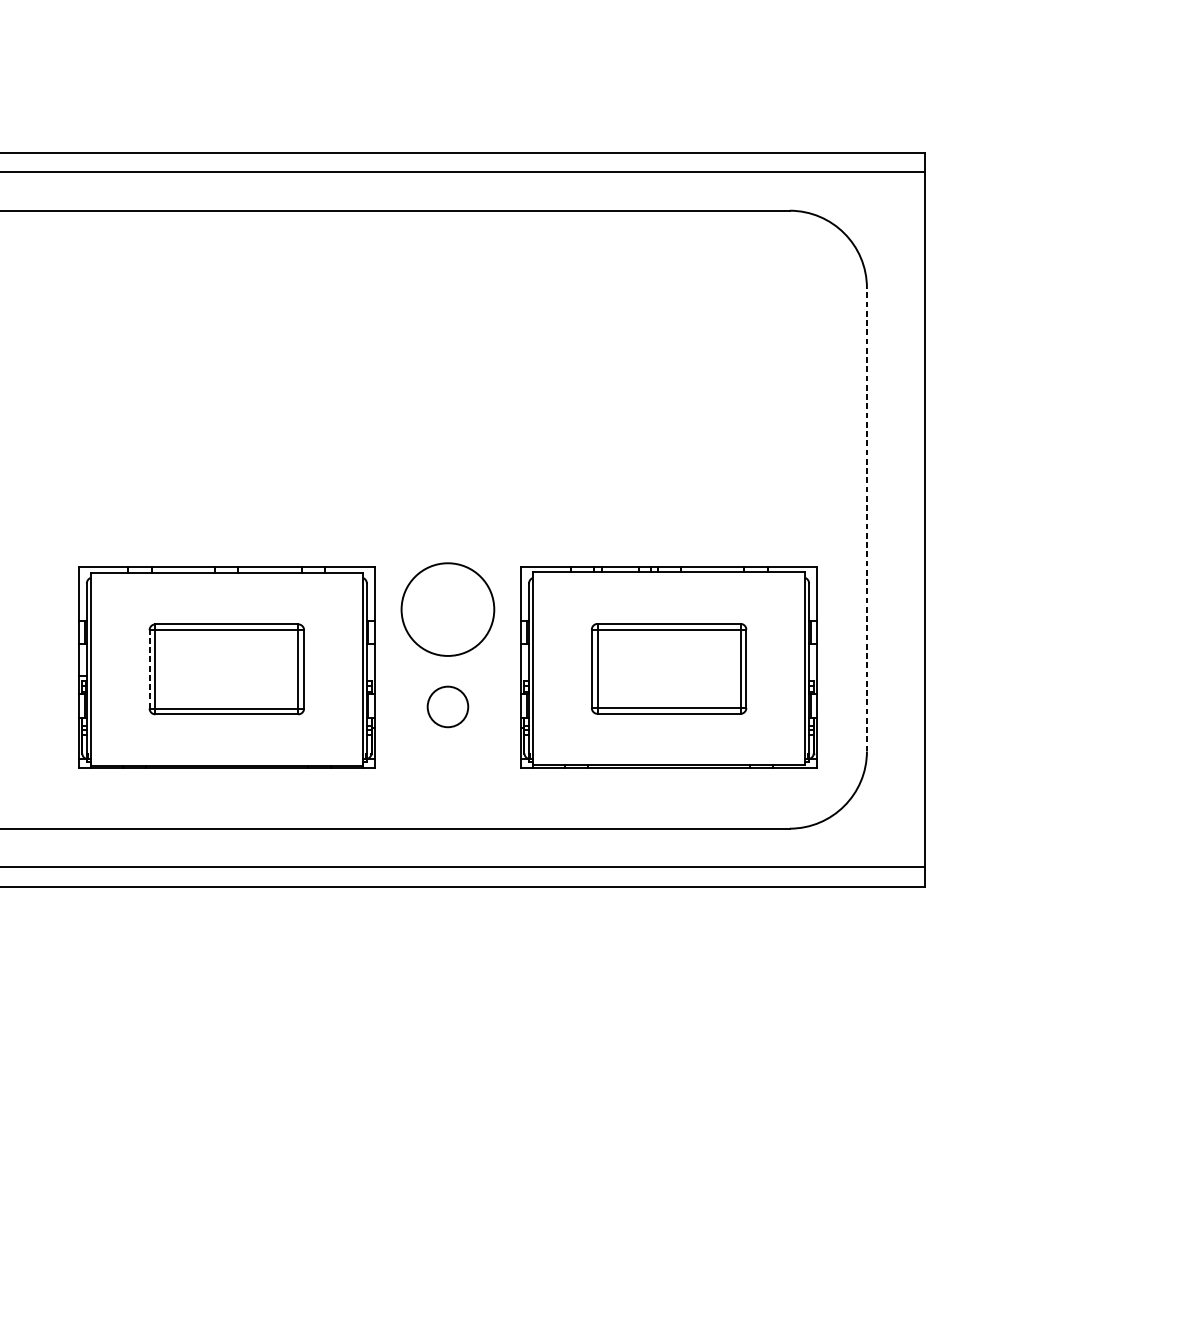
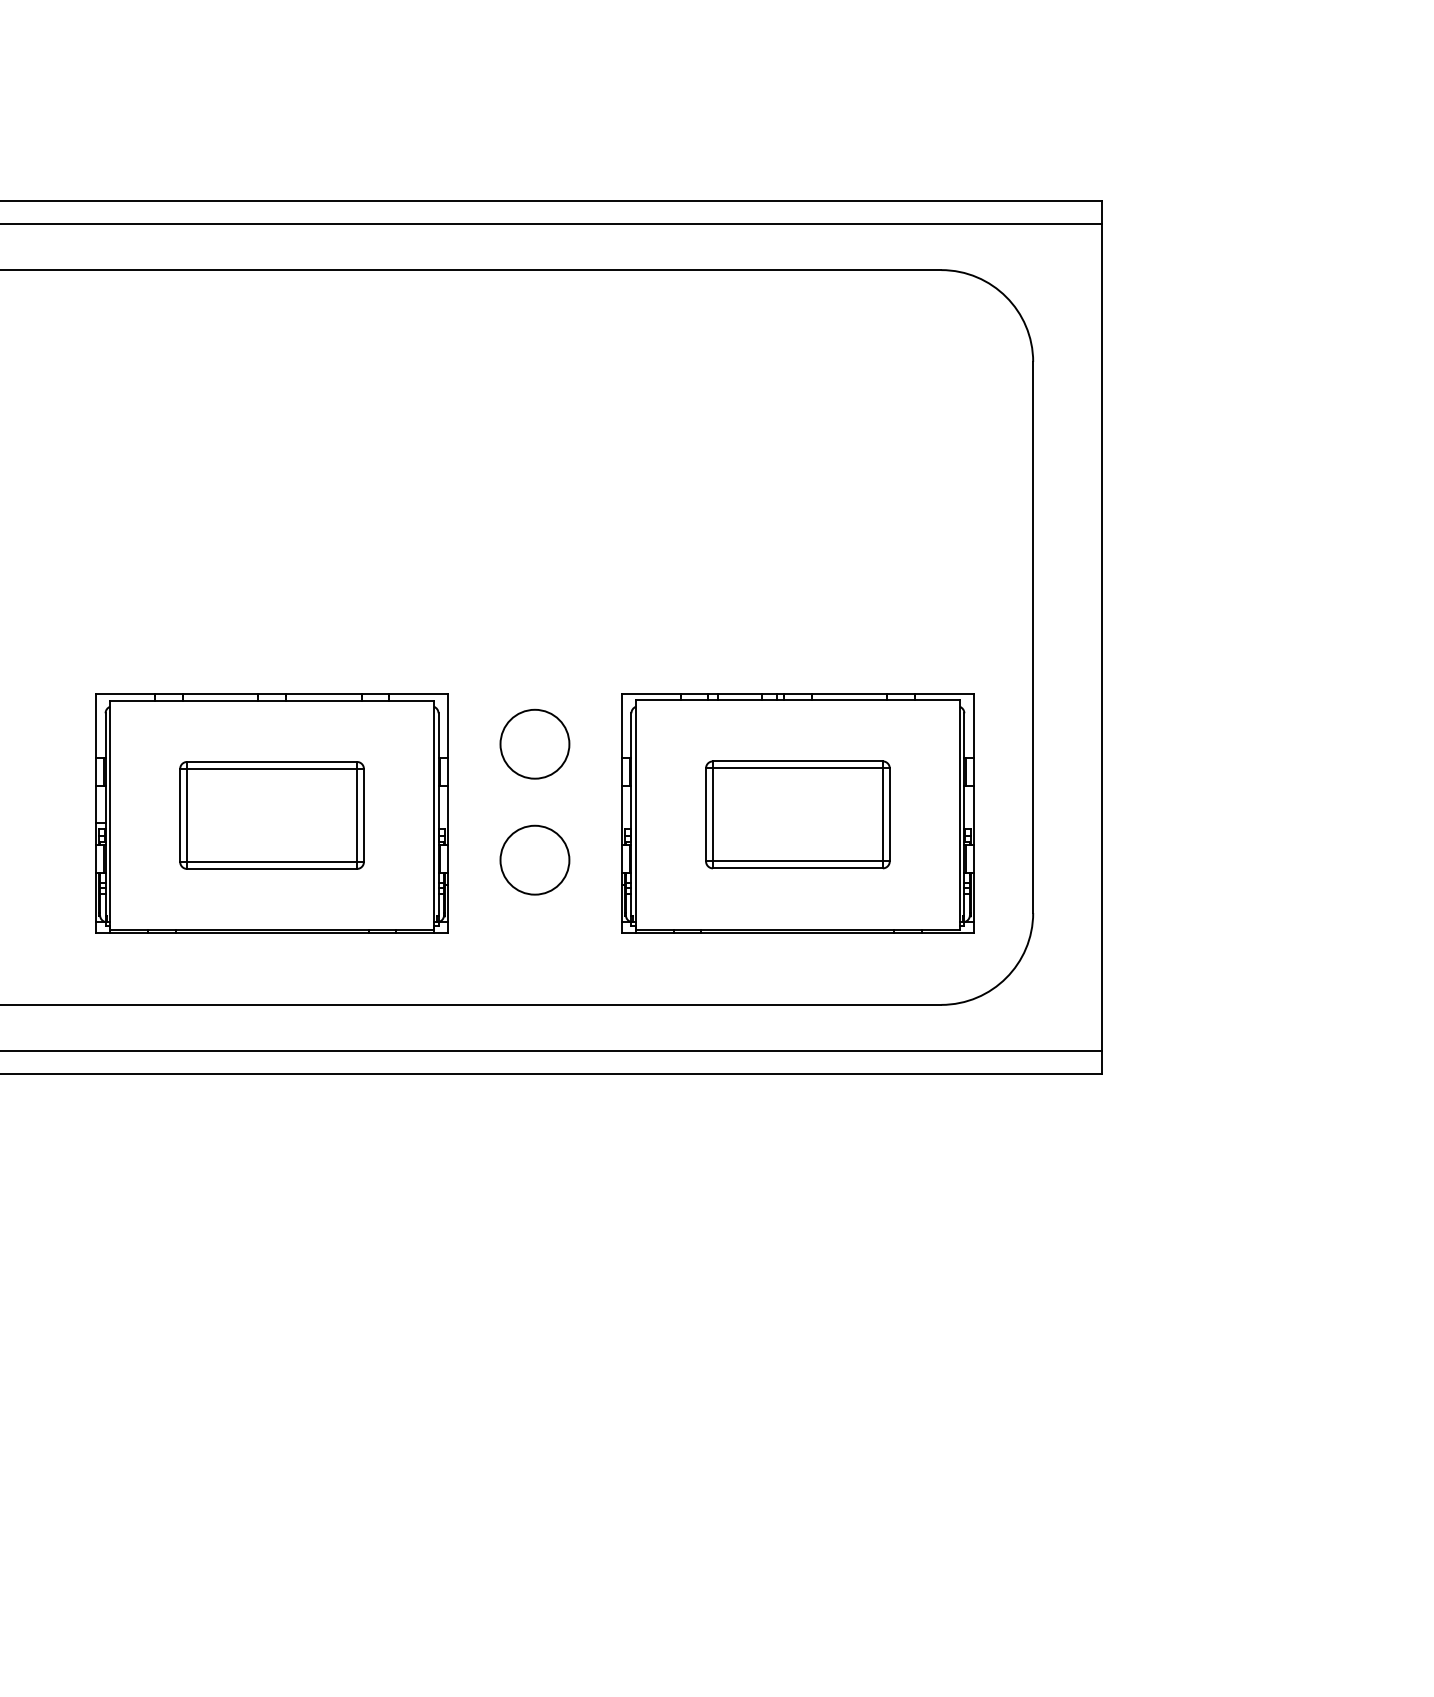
line: (867, 519) -> (1033, 637), dashed -> solid
circle: (447, 608) -> (534, 743), size x0.62
line: (149, 669) -> (180, 815), dashed -> solid
circle: (447, 706) -> (534, 859), size x1.43

